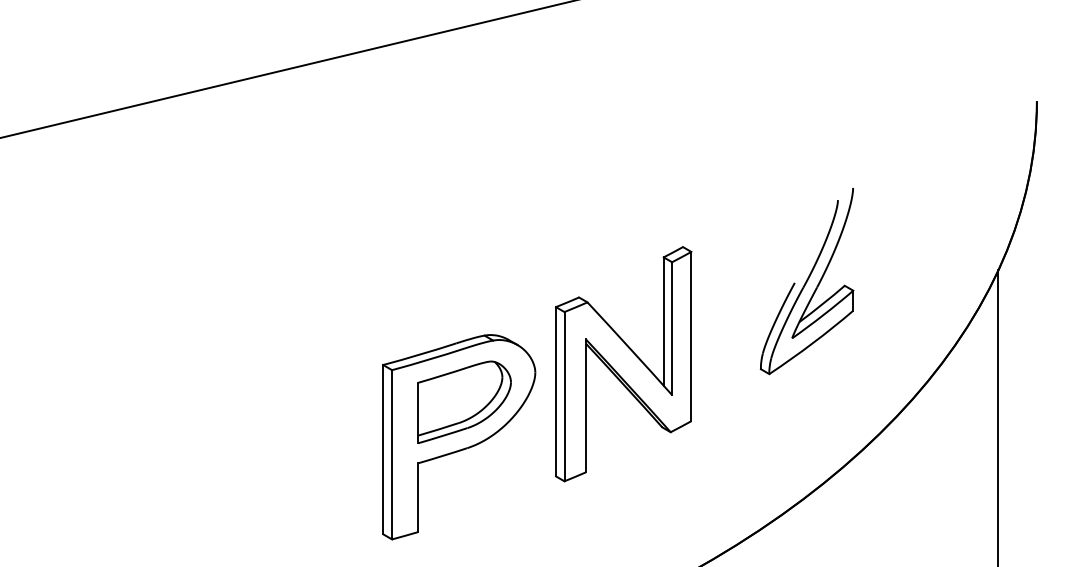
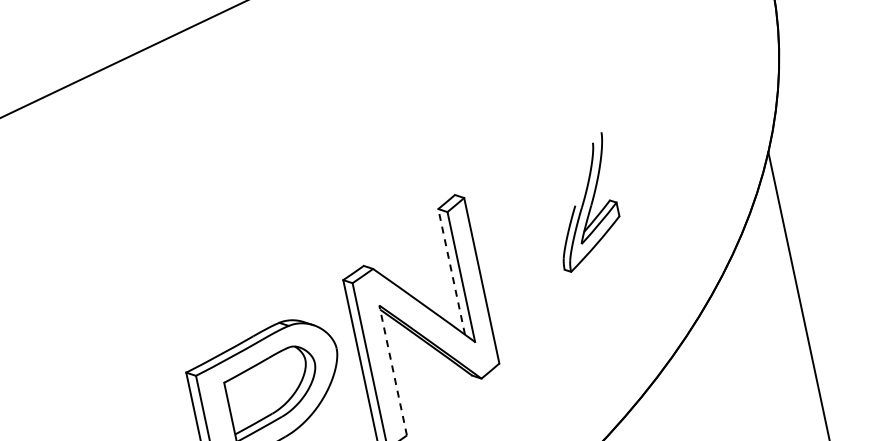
part: (806, 281) -> (582, 202), size x0.7
line: (663, 321) -> (451, 271), solid -> dashed
line: (586, 405) -> (393, 370), solid -> dashed

